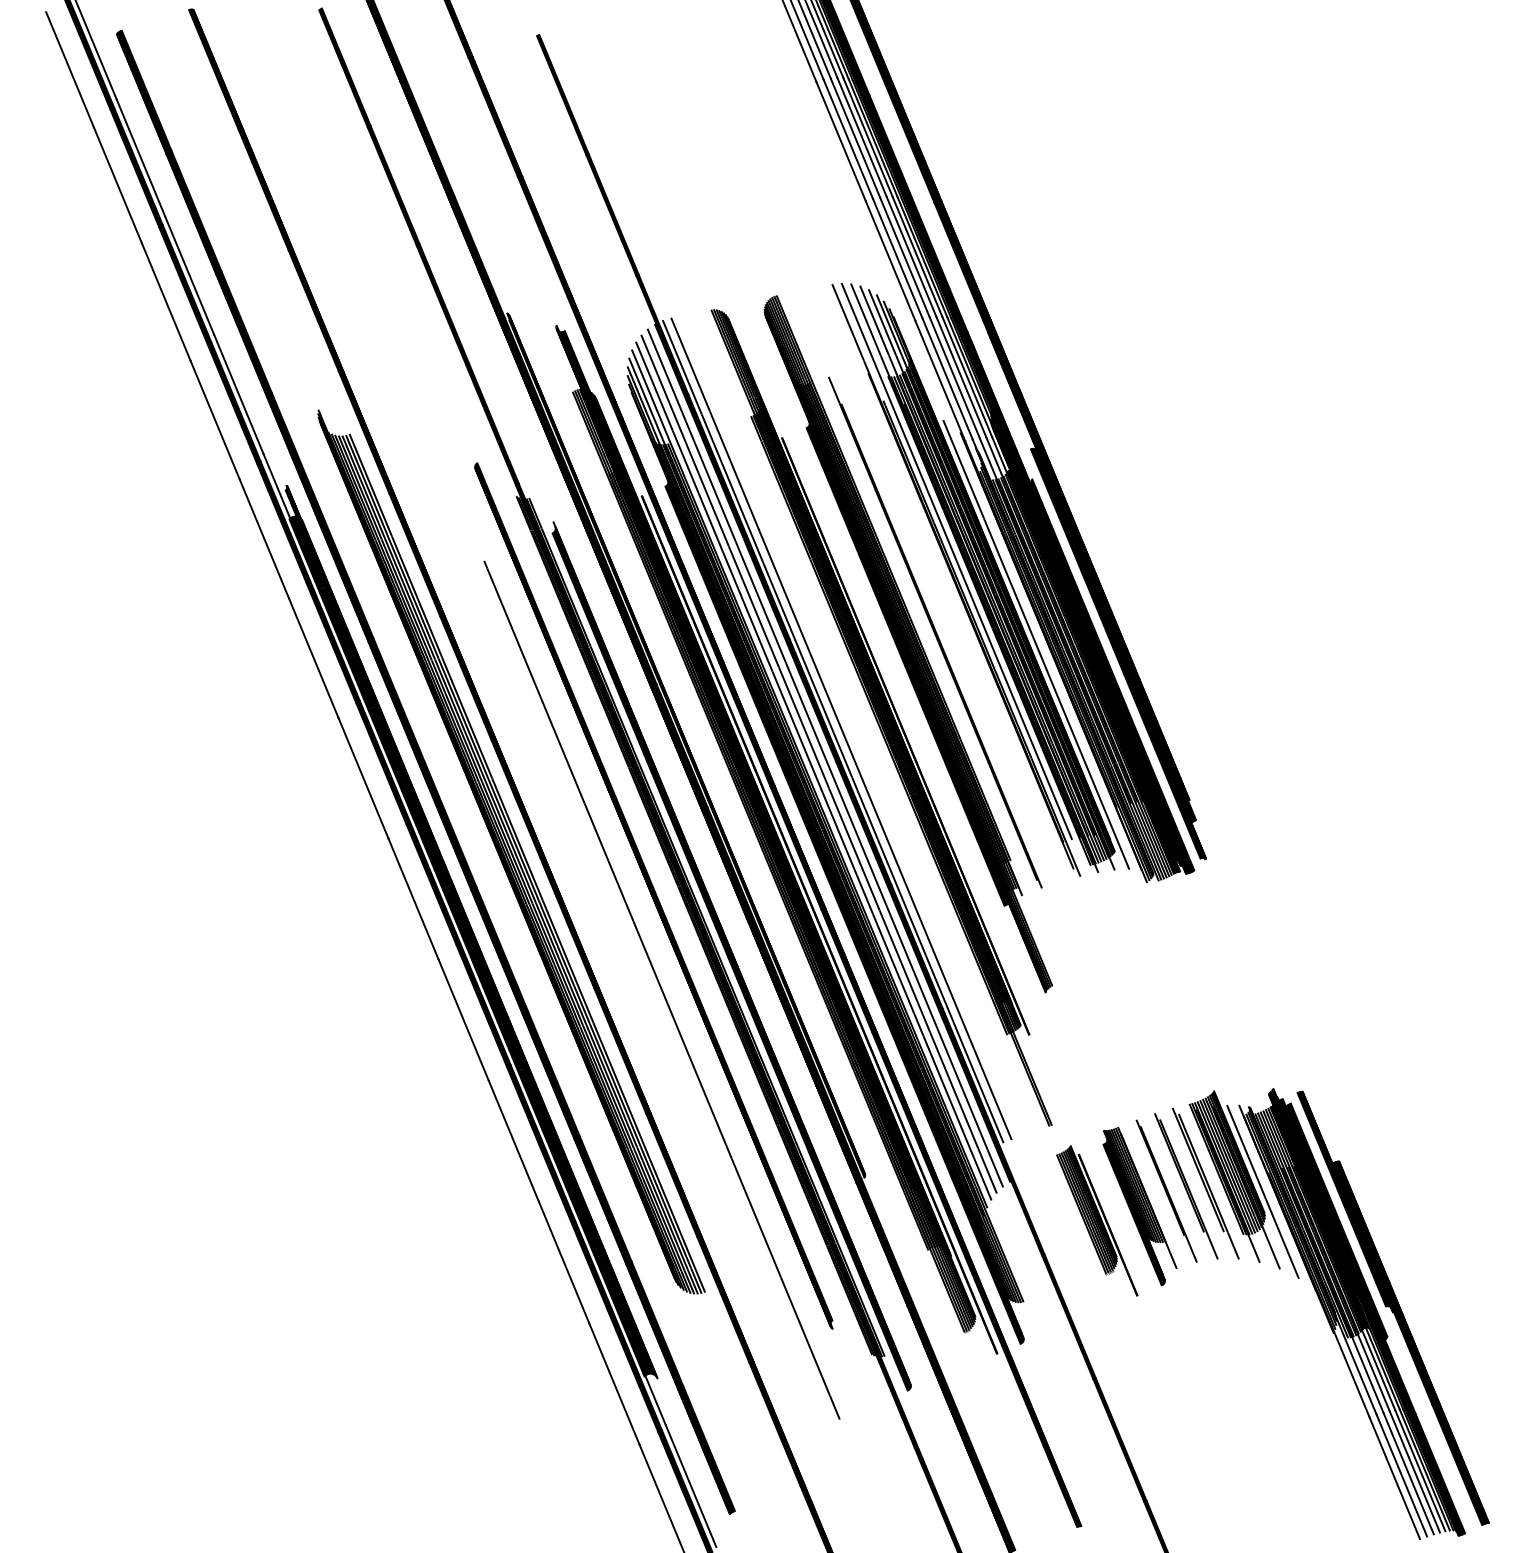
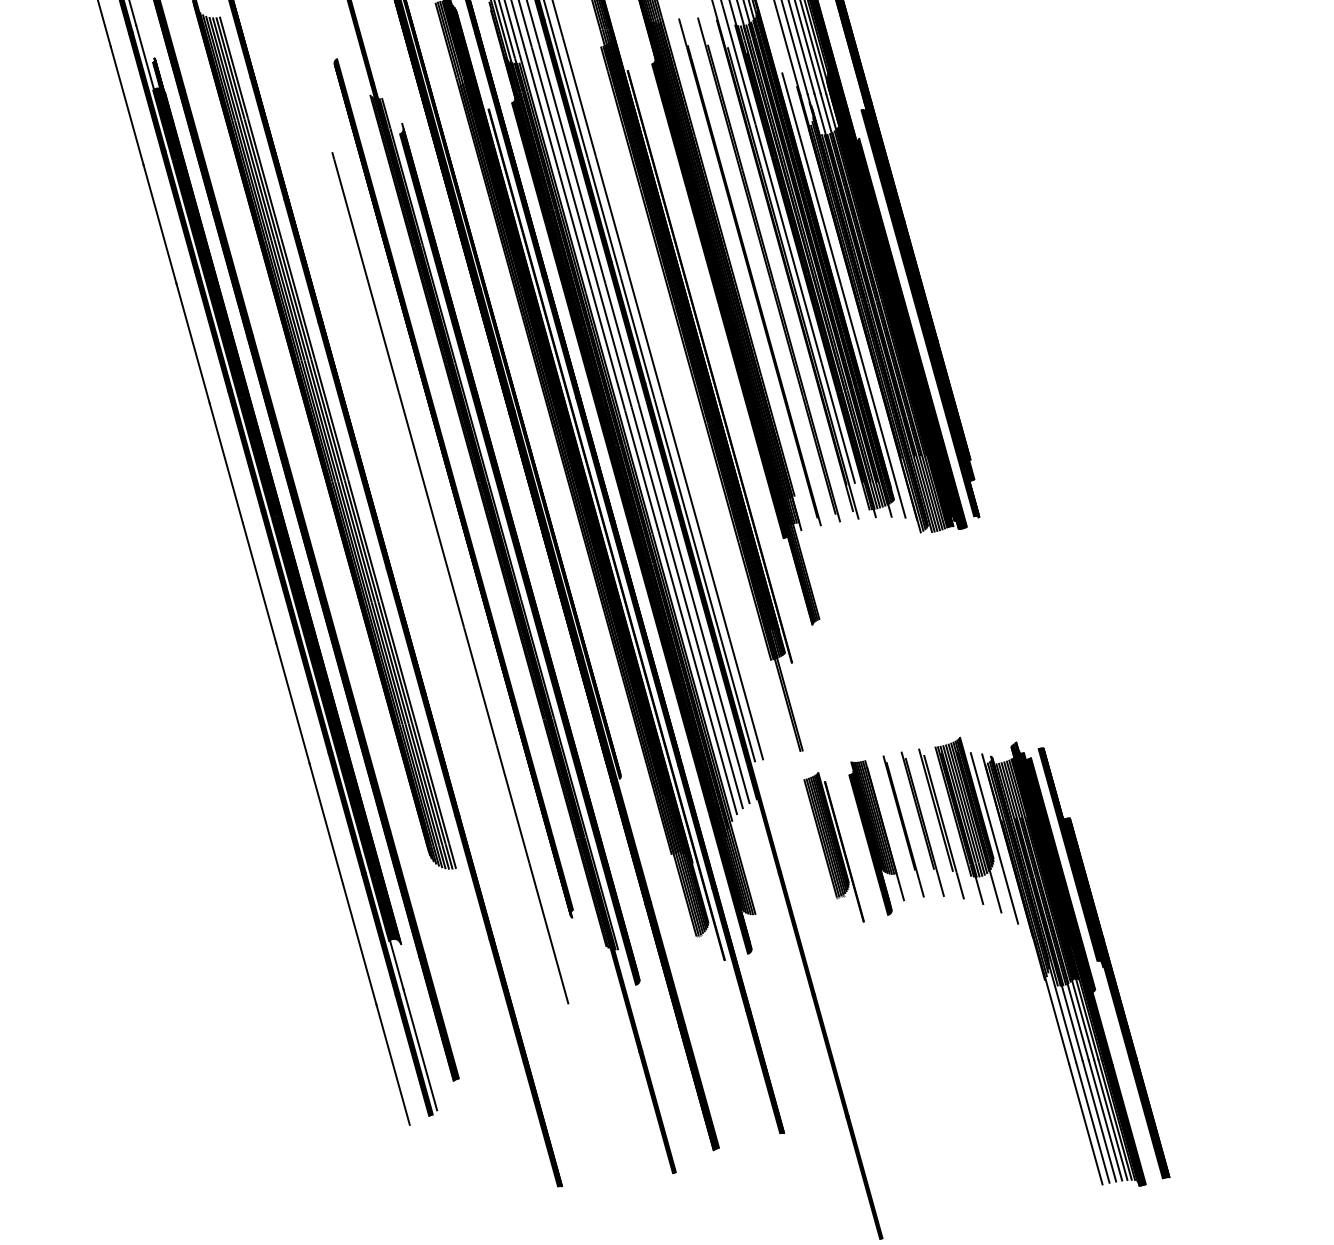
part: (954, 627) -> (768, 269), added

